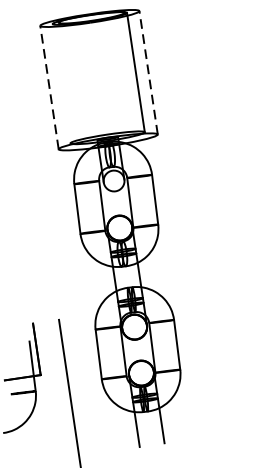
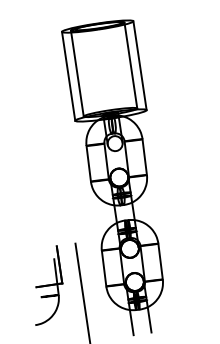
line: (149, 72) -> (140, 65), dashed -> solid
line: (60, 83) -> (76, 73), added
line: (49, 87) -> (68, 76), dashed -> solid

